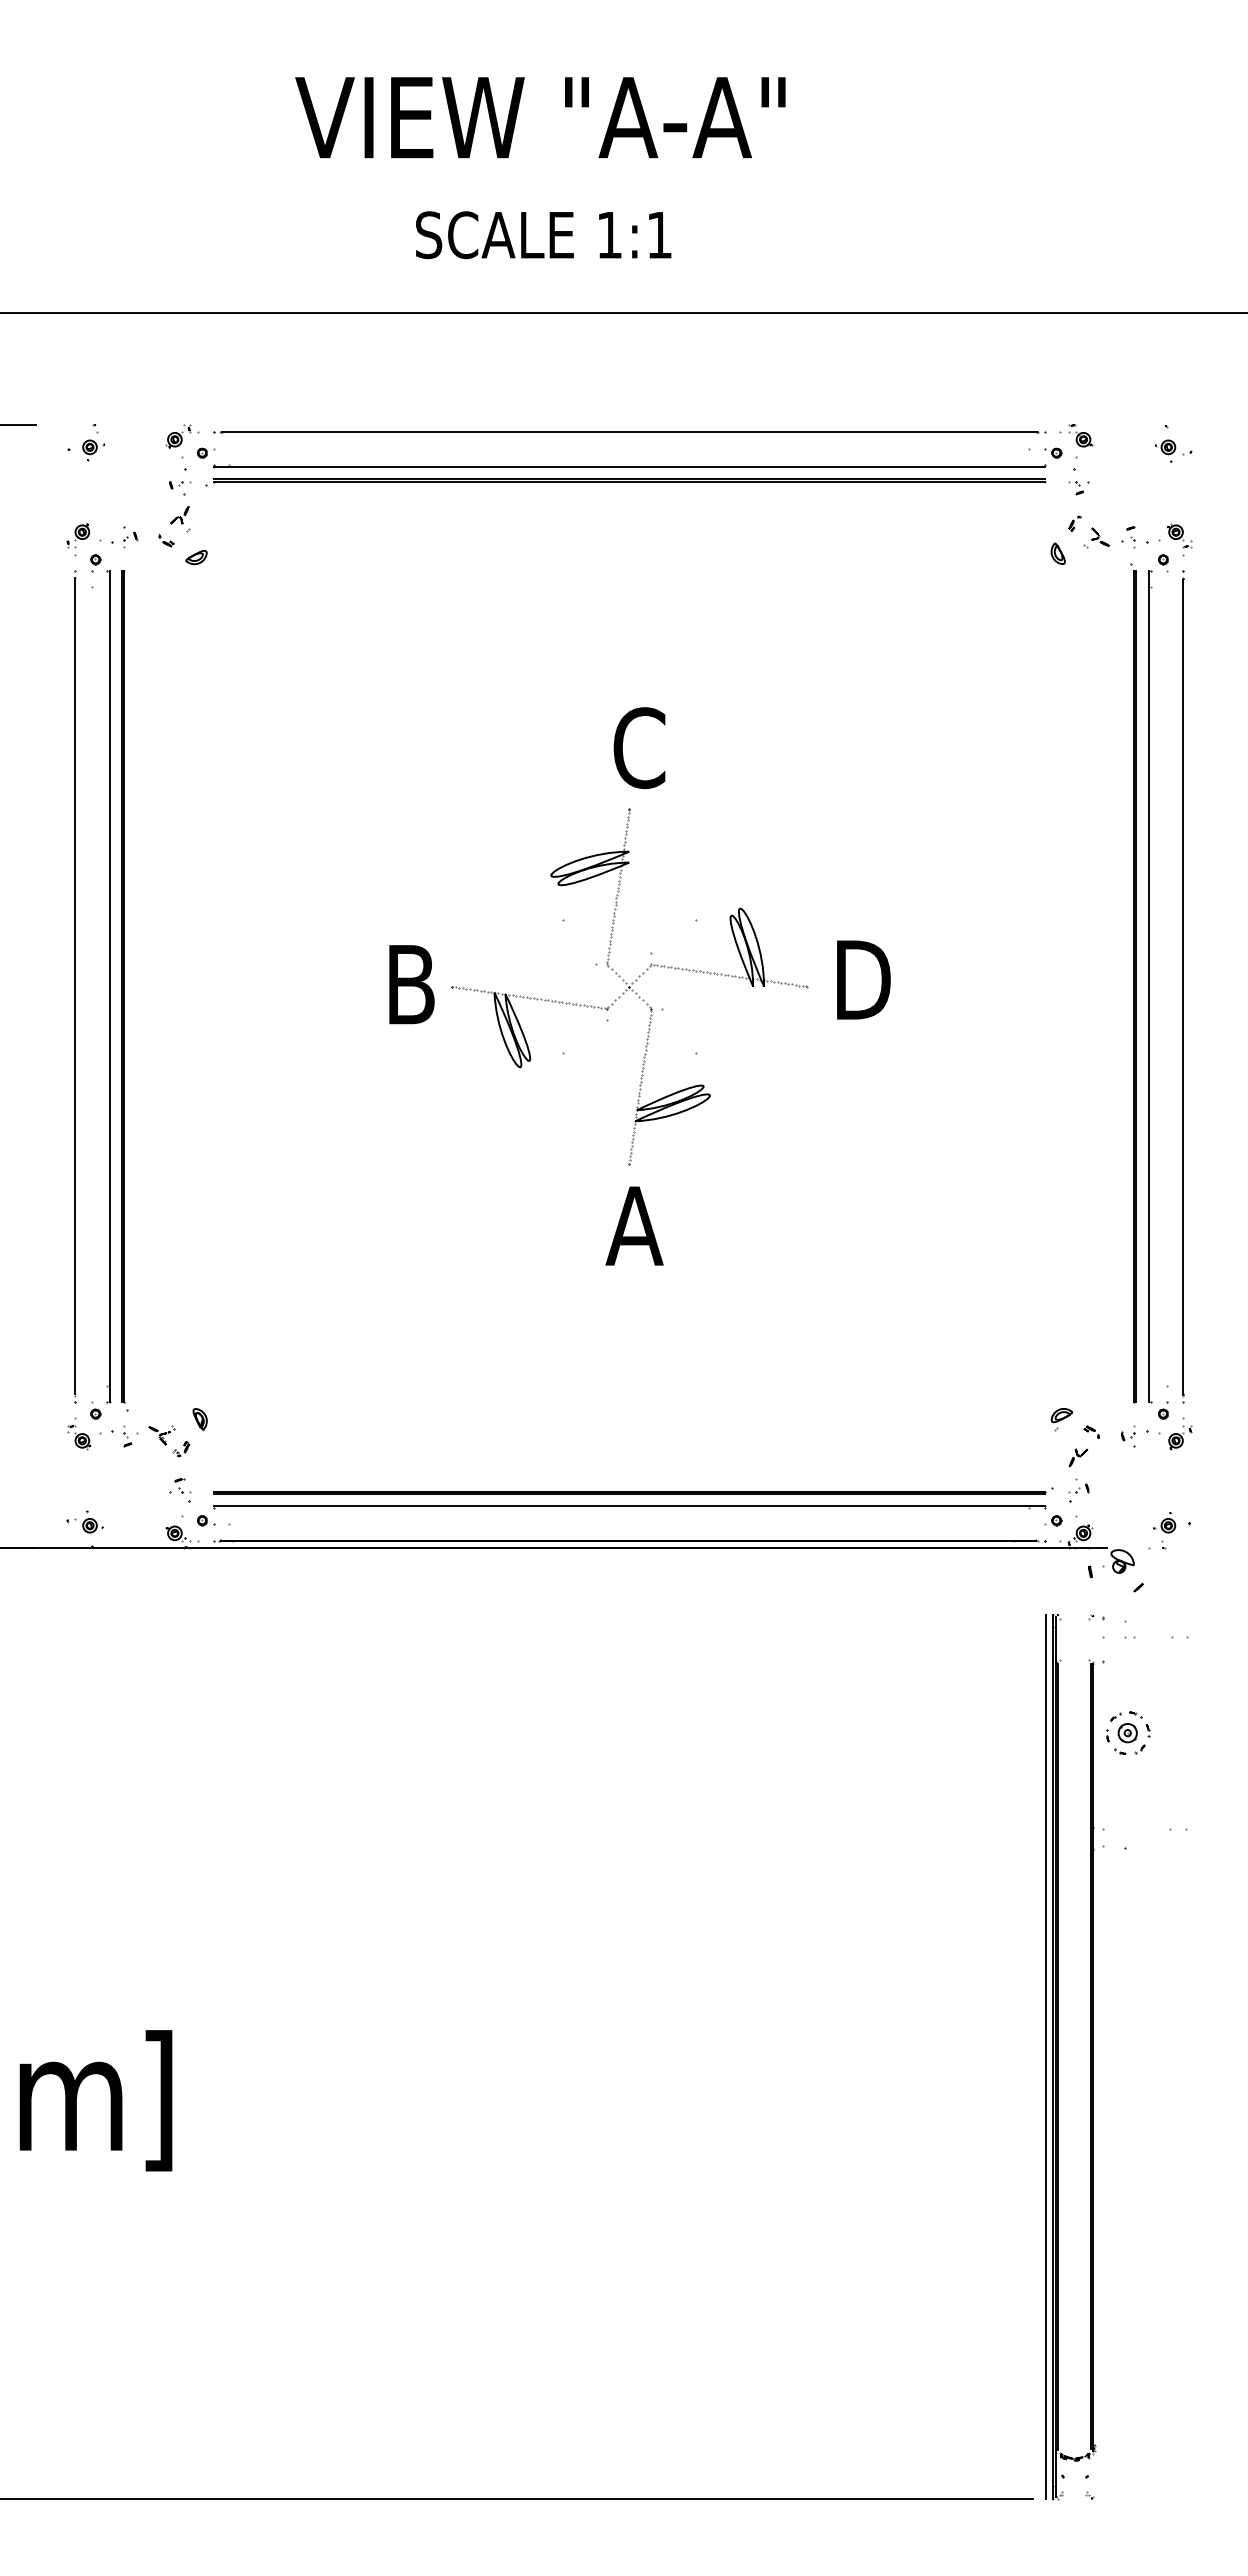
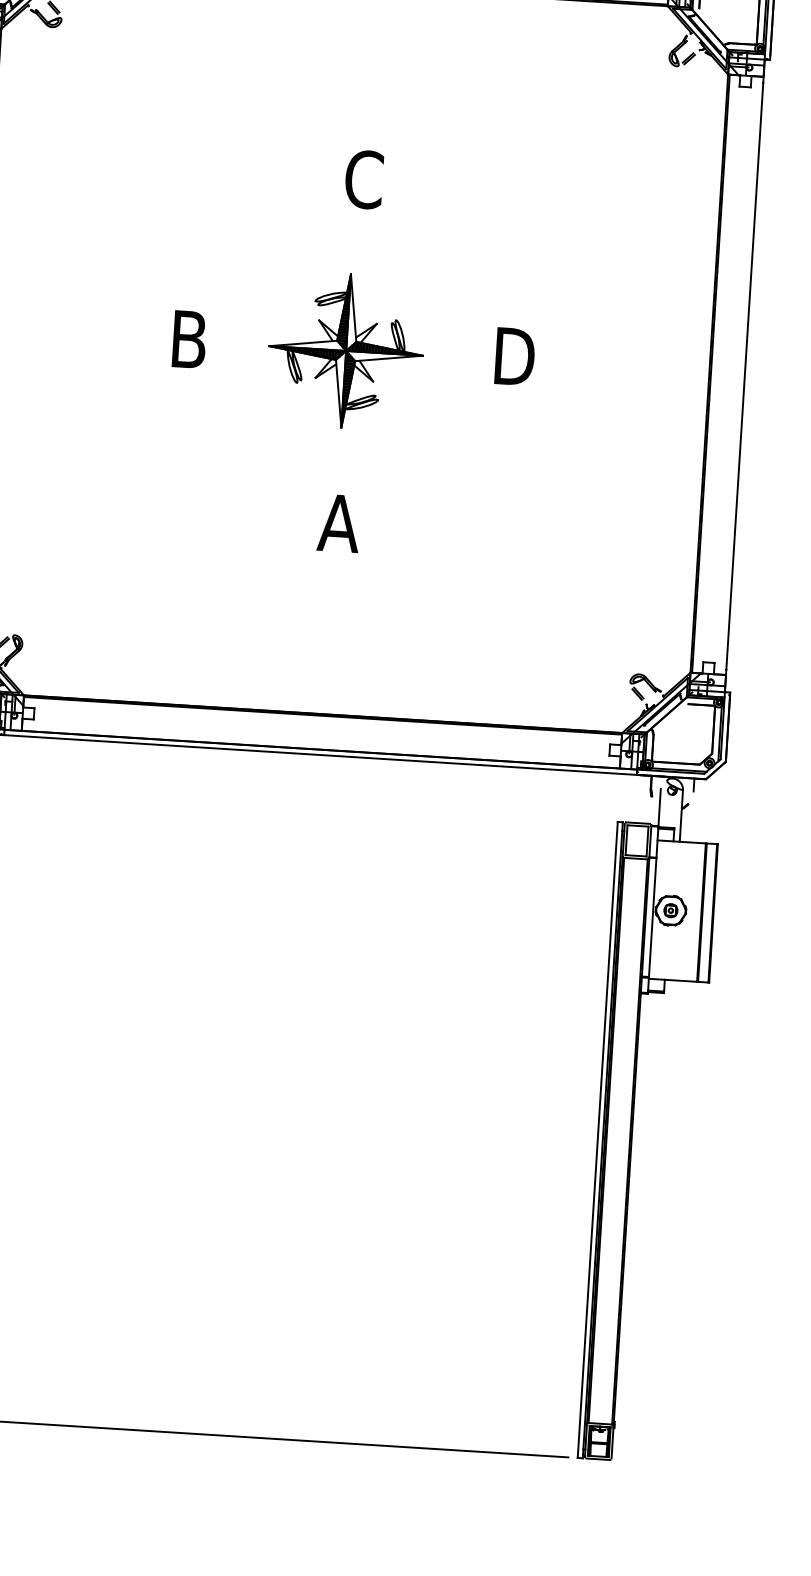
part: (629, 986) -> (346, 350), size x0.6
line: (1148, 986) -> (719, 374), removed
line: (628, 1506) -> (321, 724), removed

